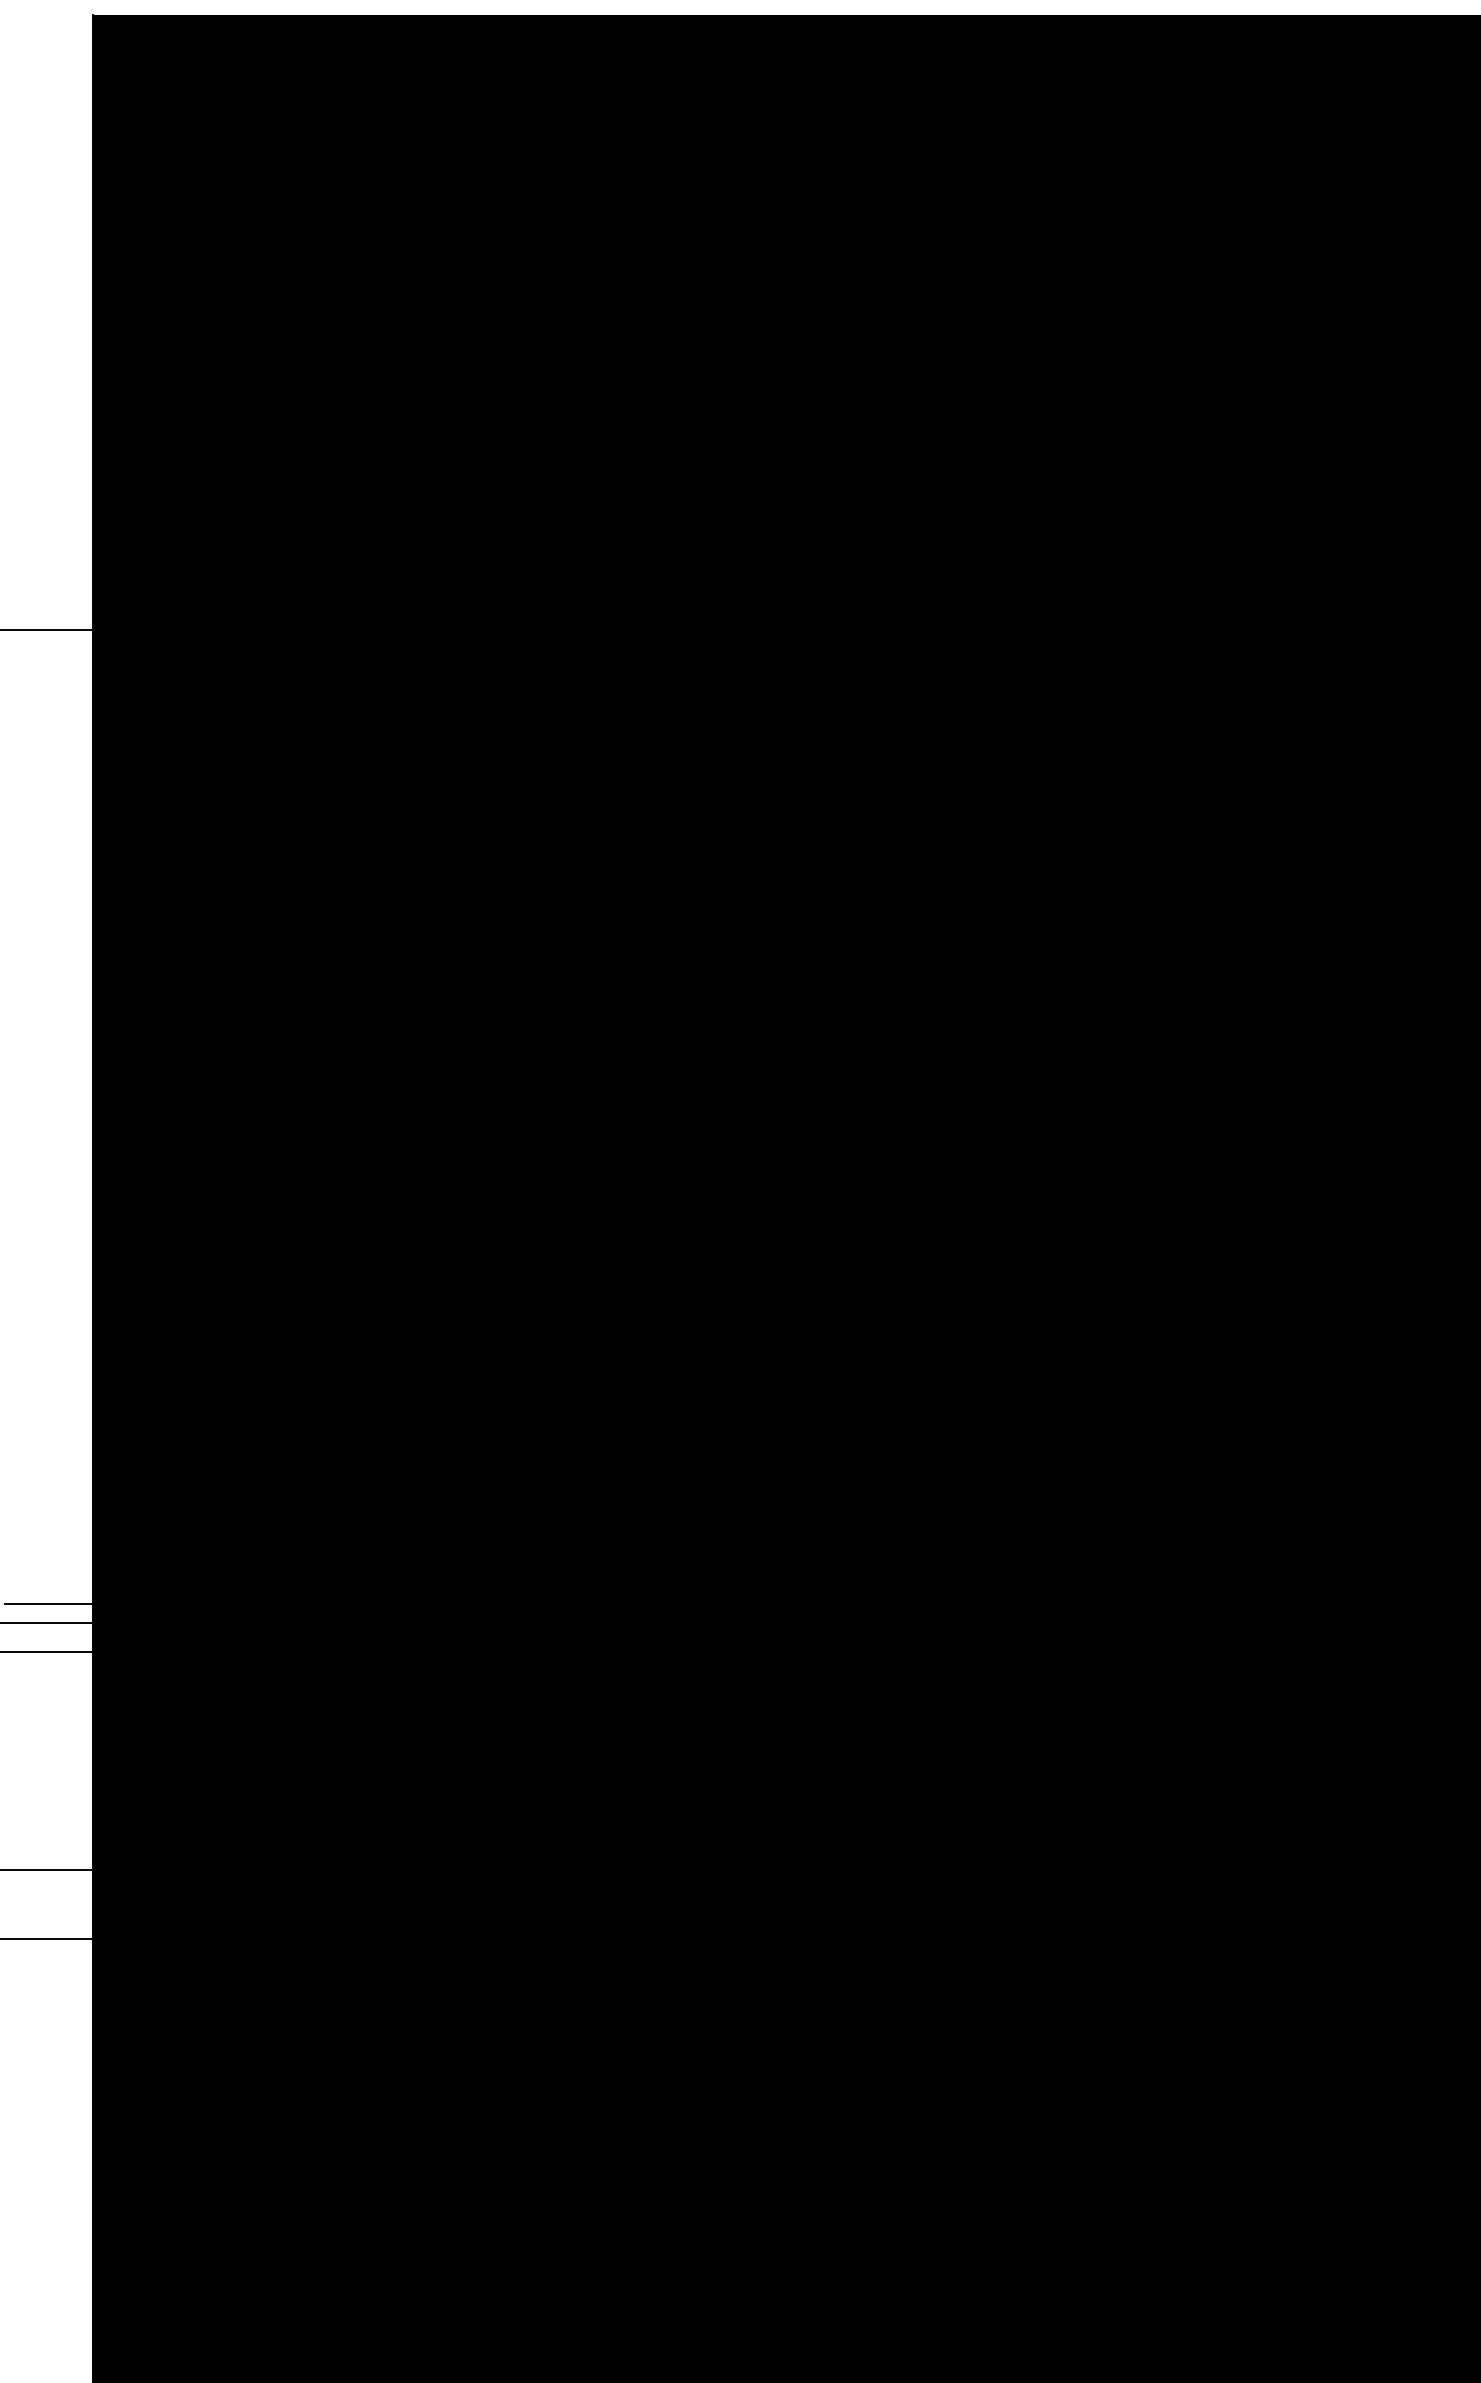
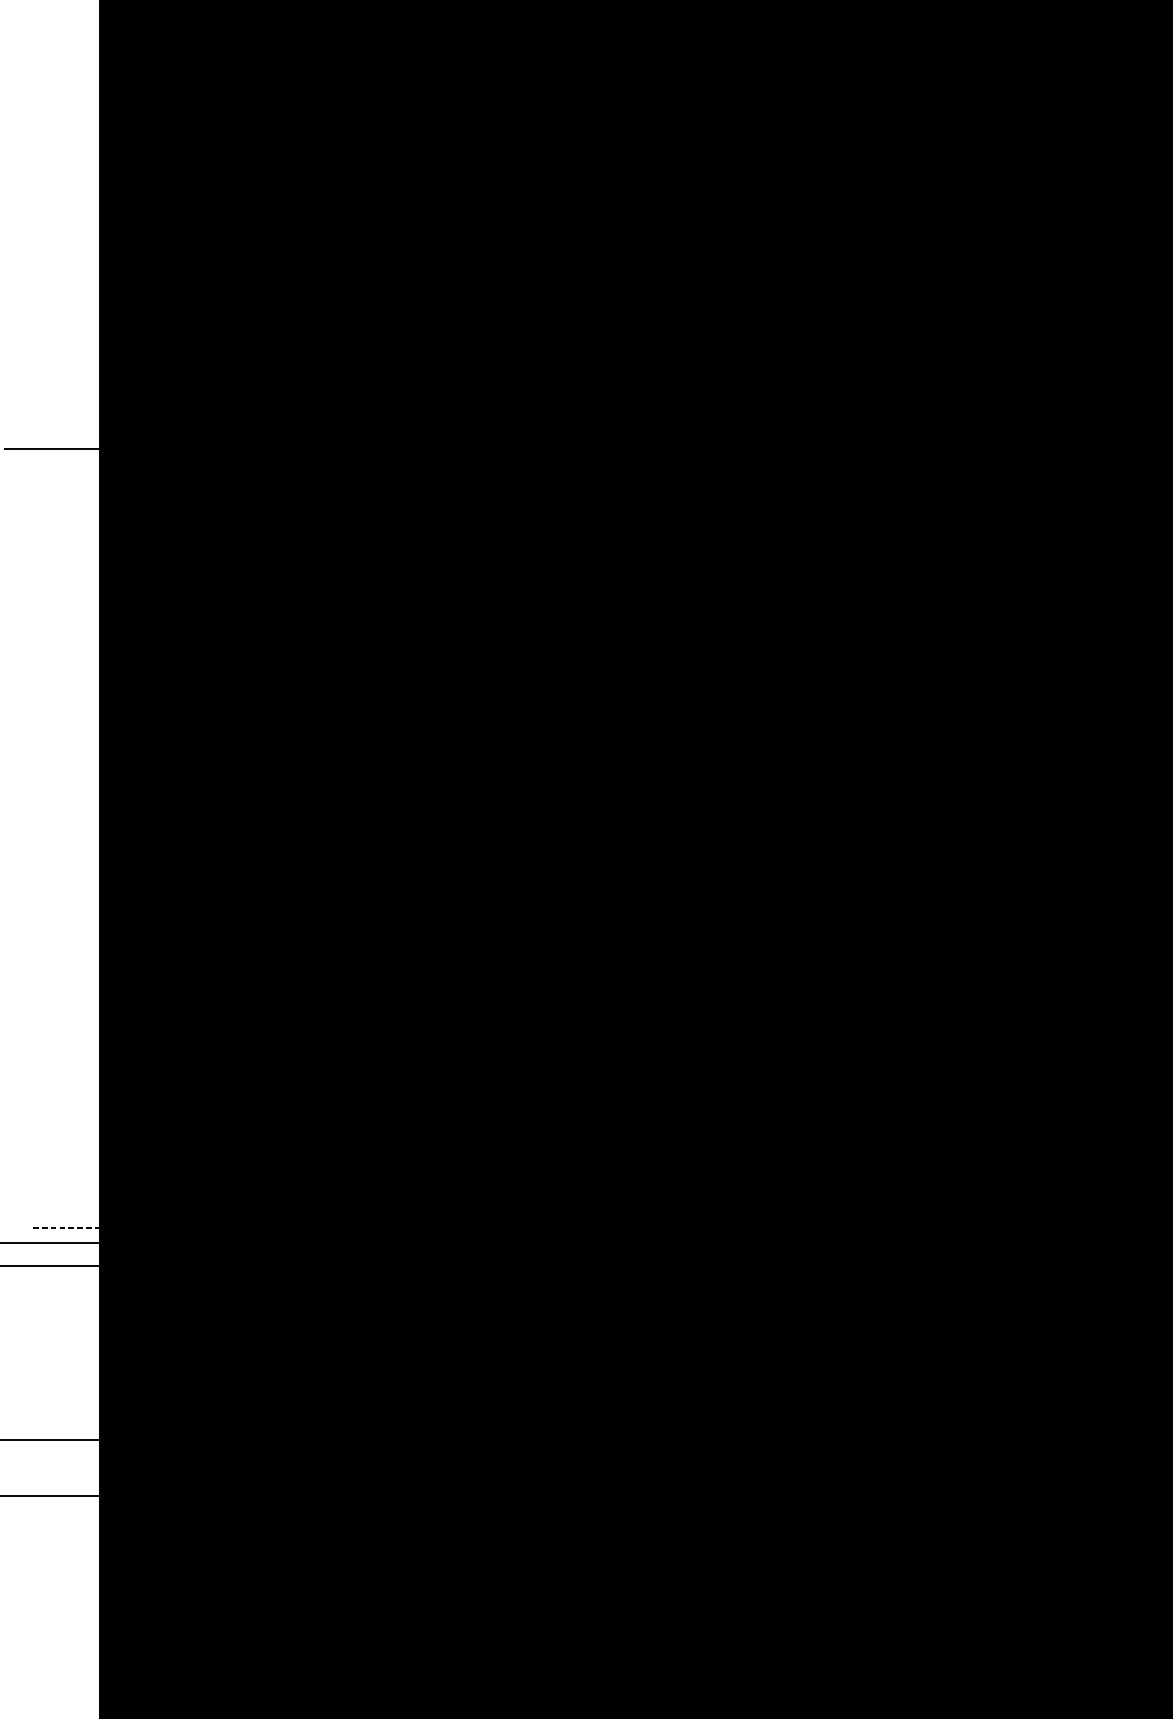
line: (48, 1603) -> (65, 1227), solid -> dashed

